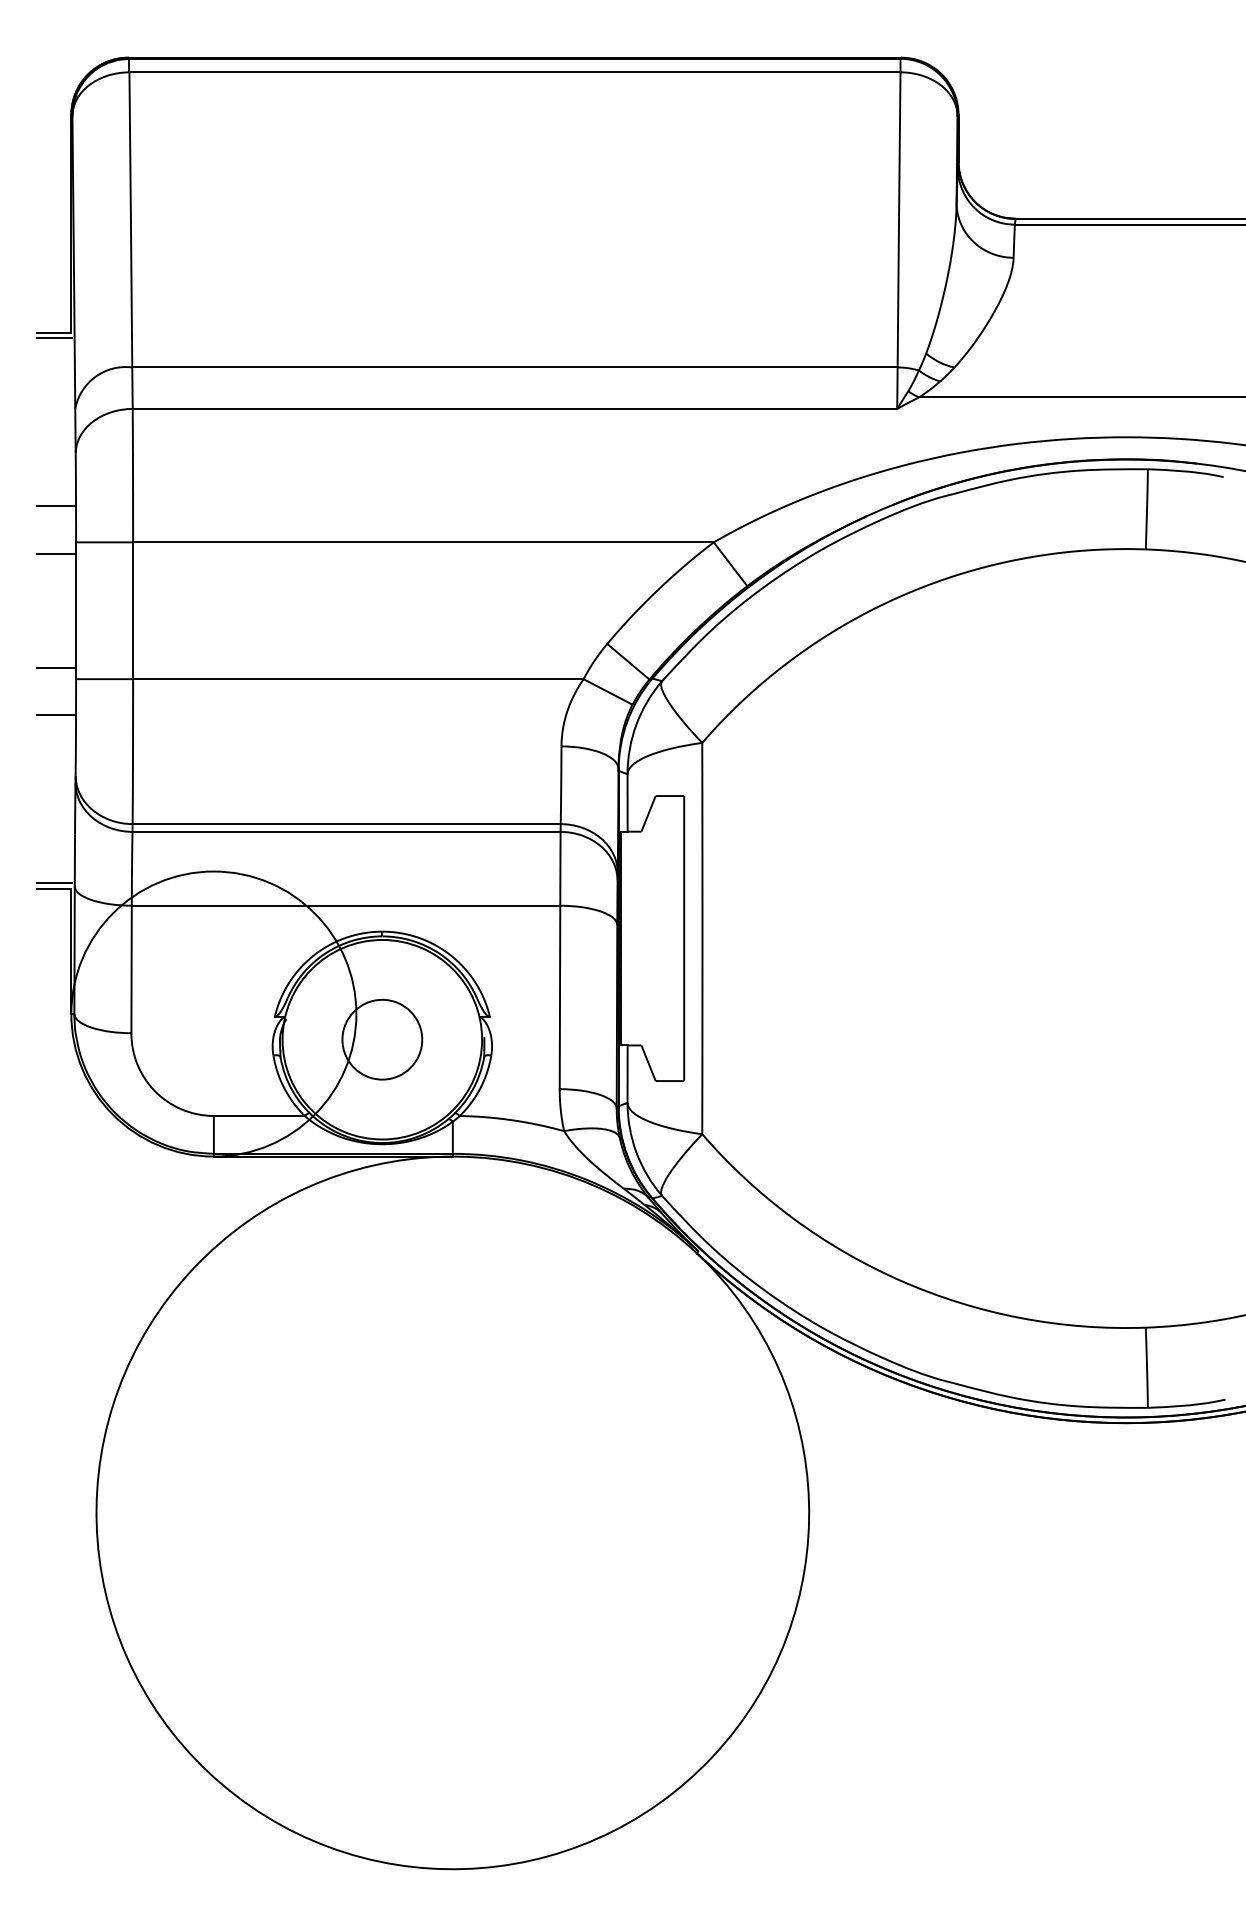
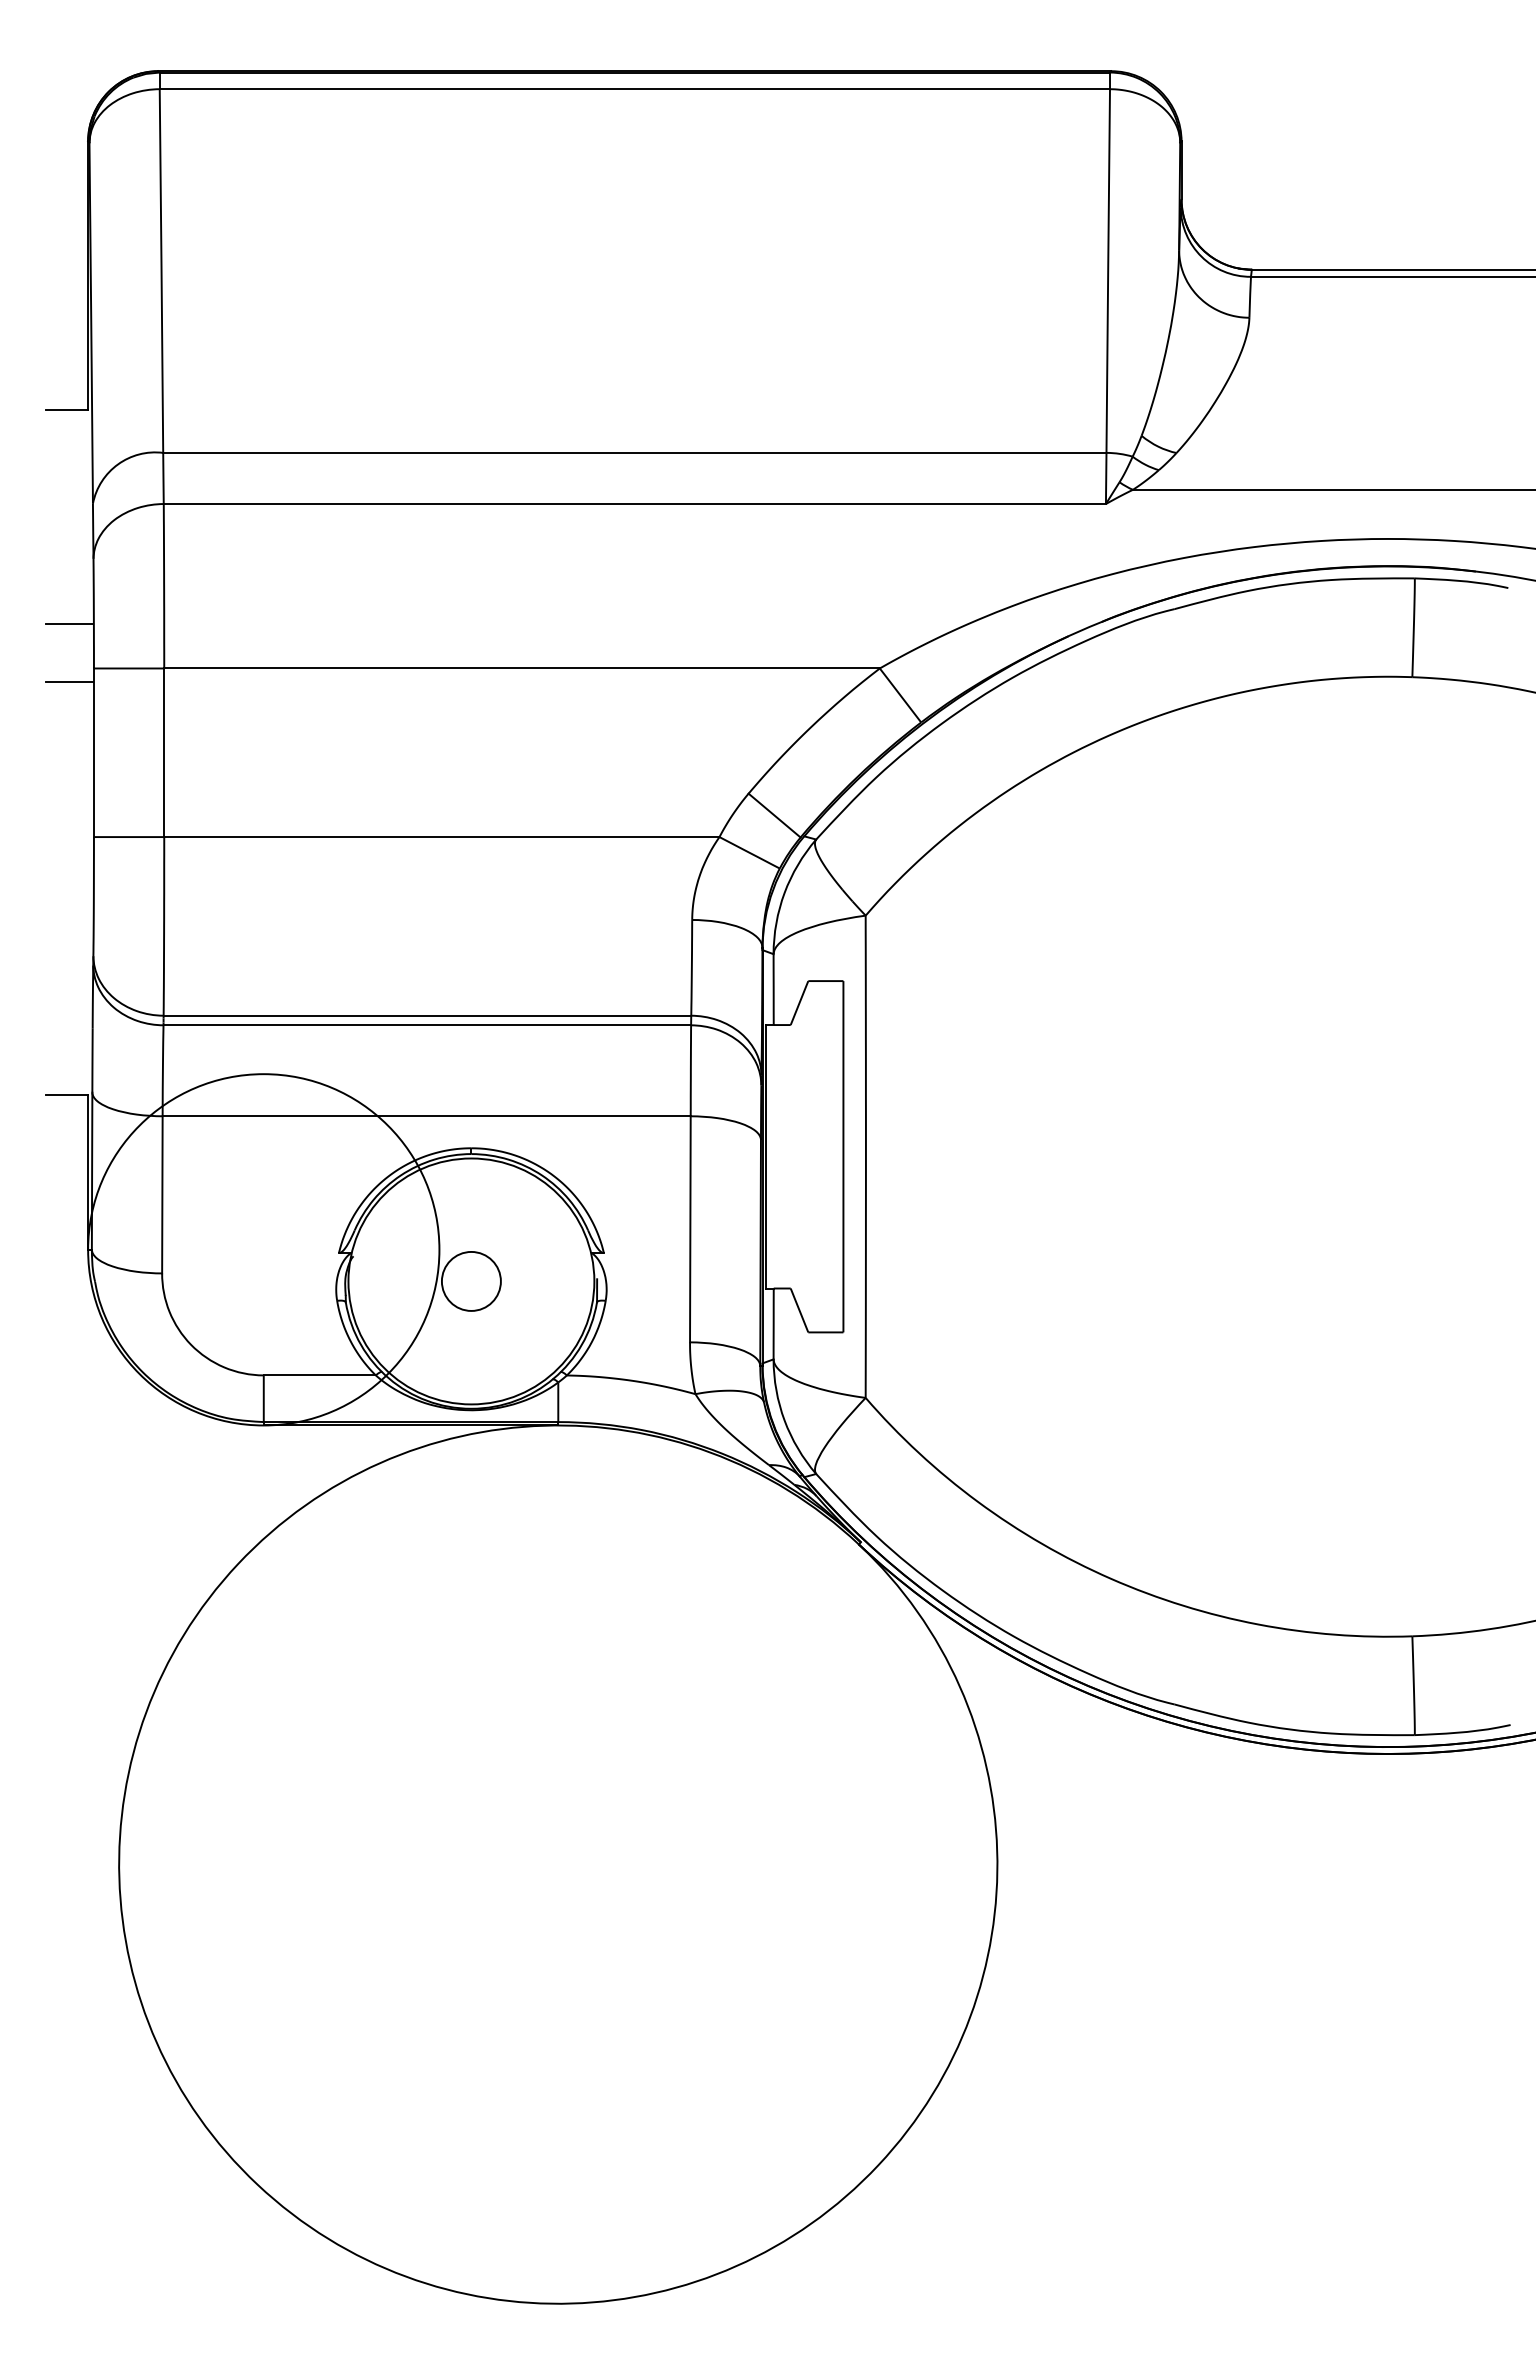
line: (53, 338) -> (66, 417), removed
line: (56, 668) -> (69, 823), removed
line: (56, 715) -> (69, 881), removed
line: (53, 883) -> (66, 1088), removed
circle: (382, 1039) -> (471, 1281), size x0.6

